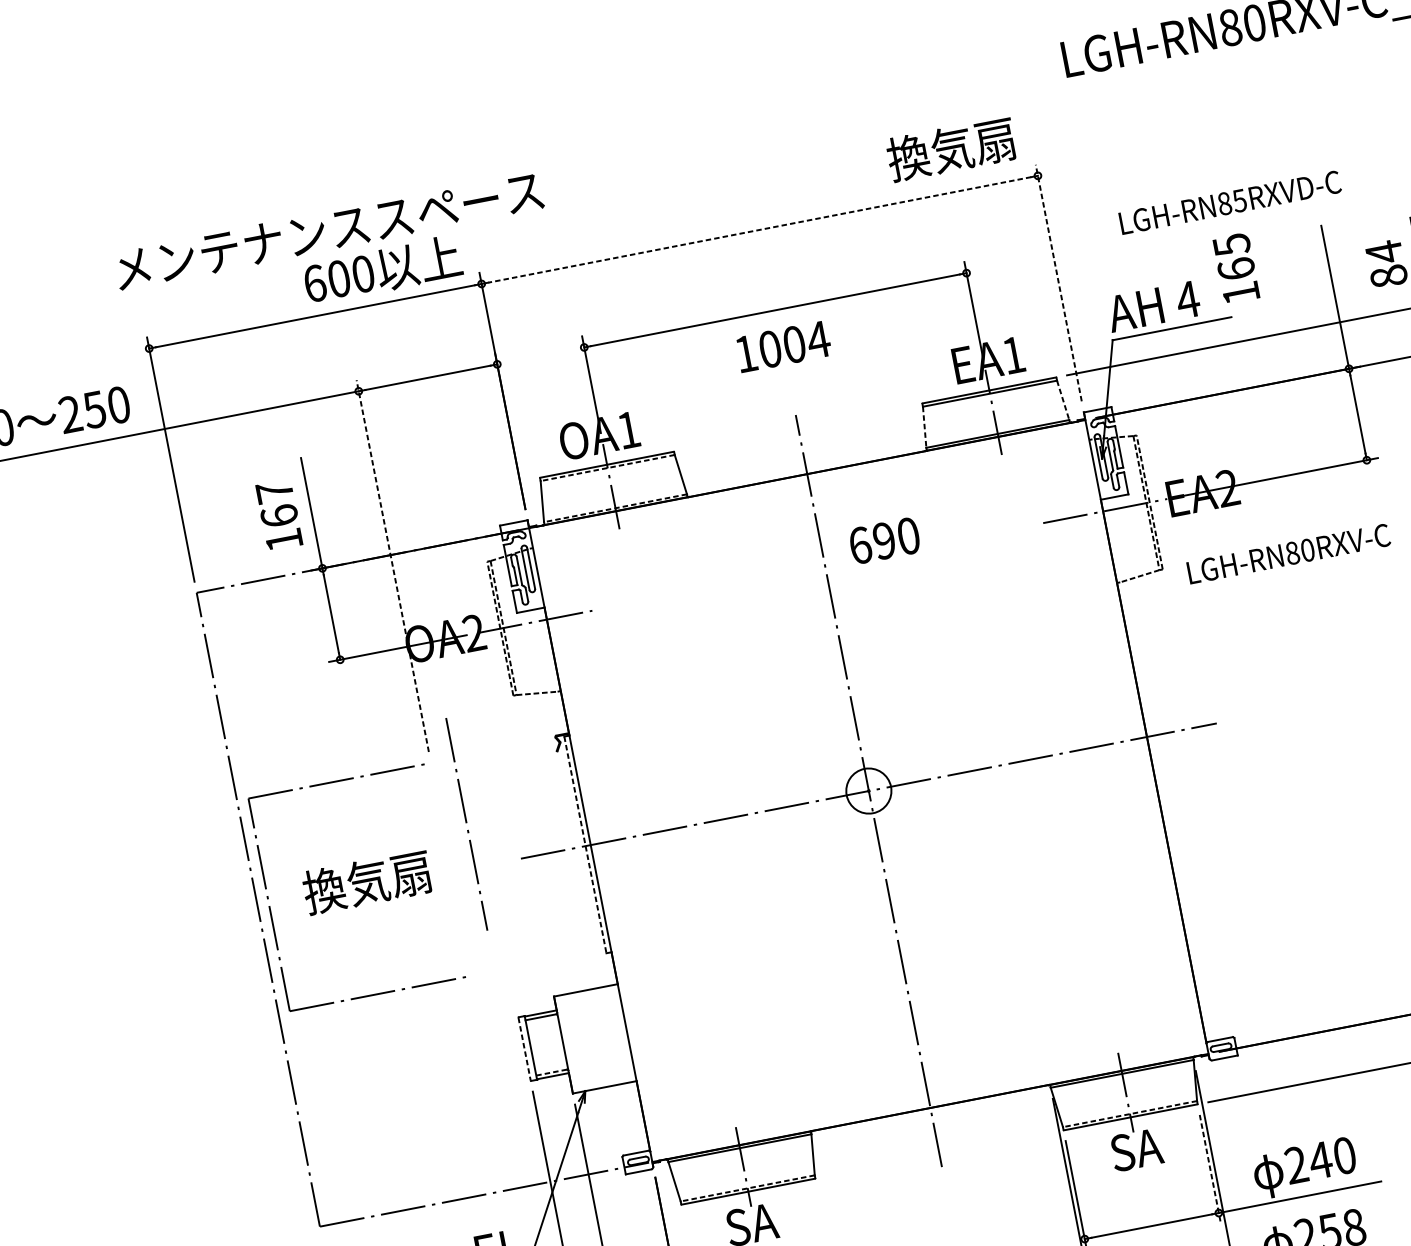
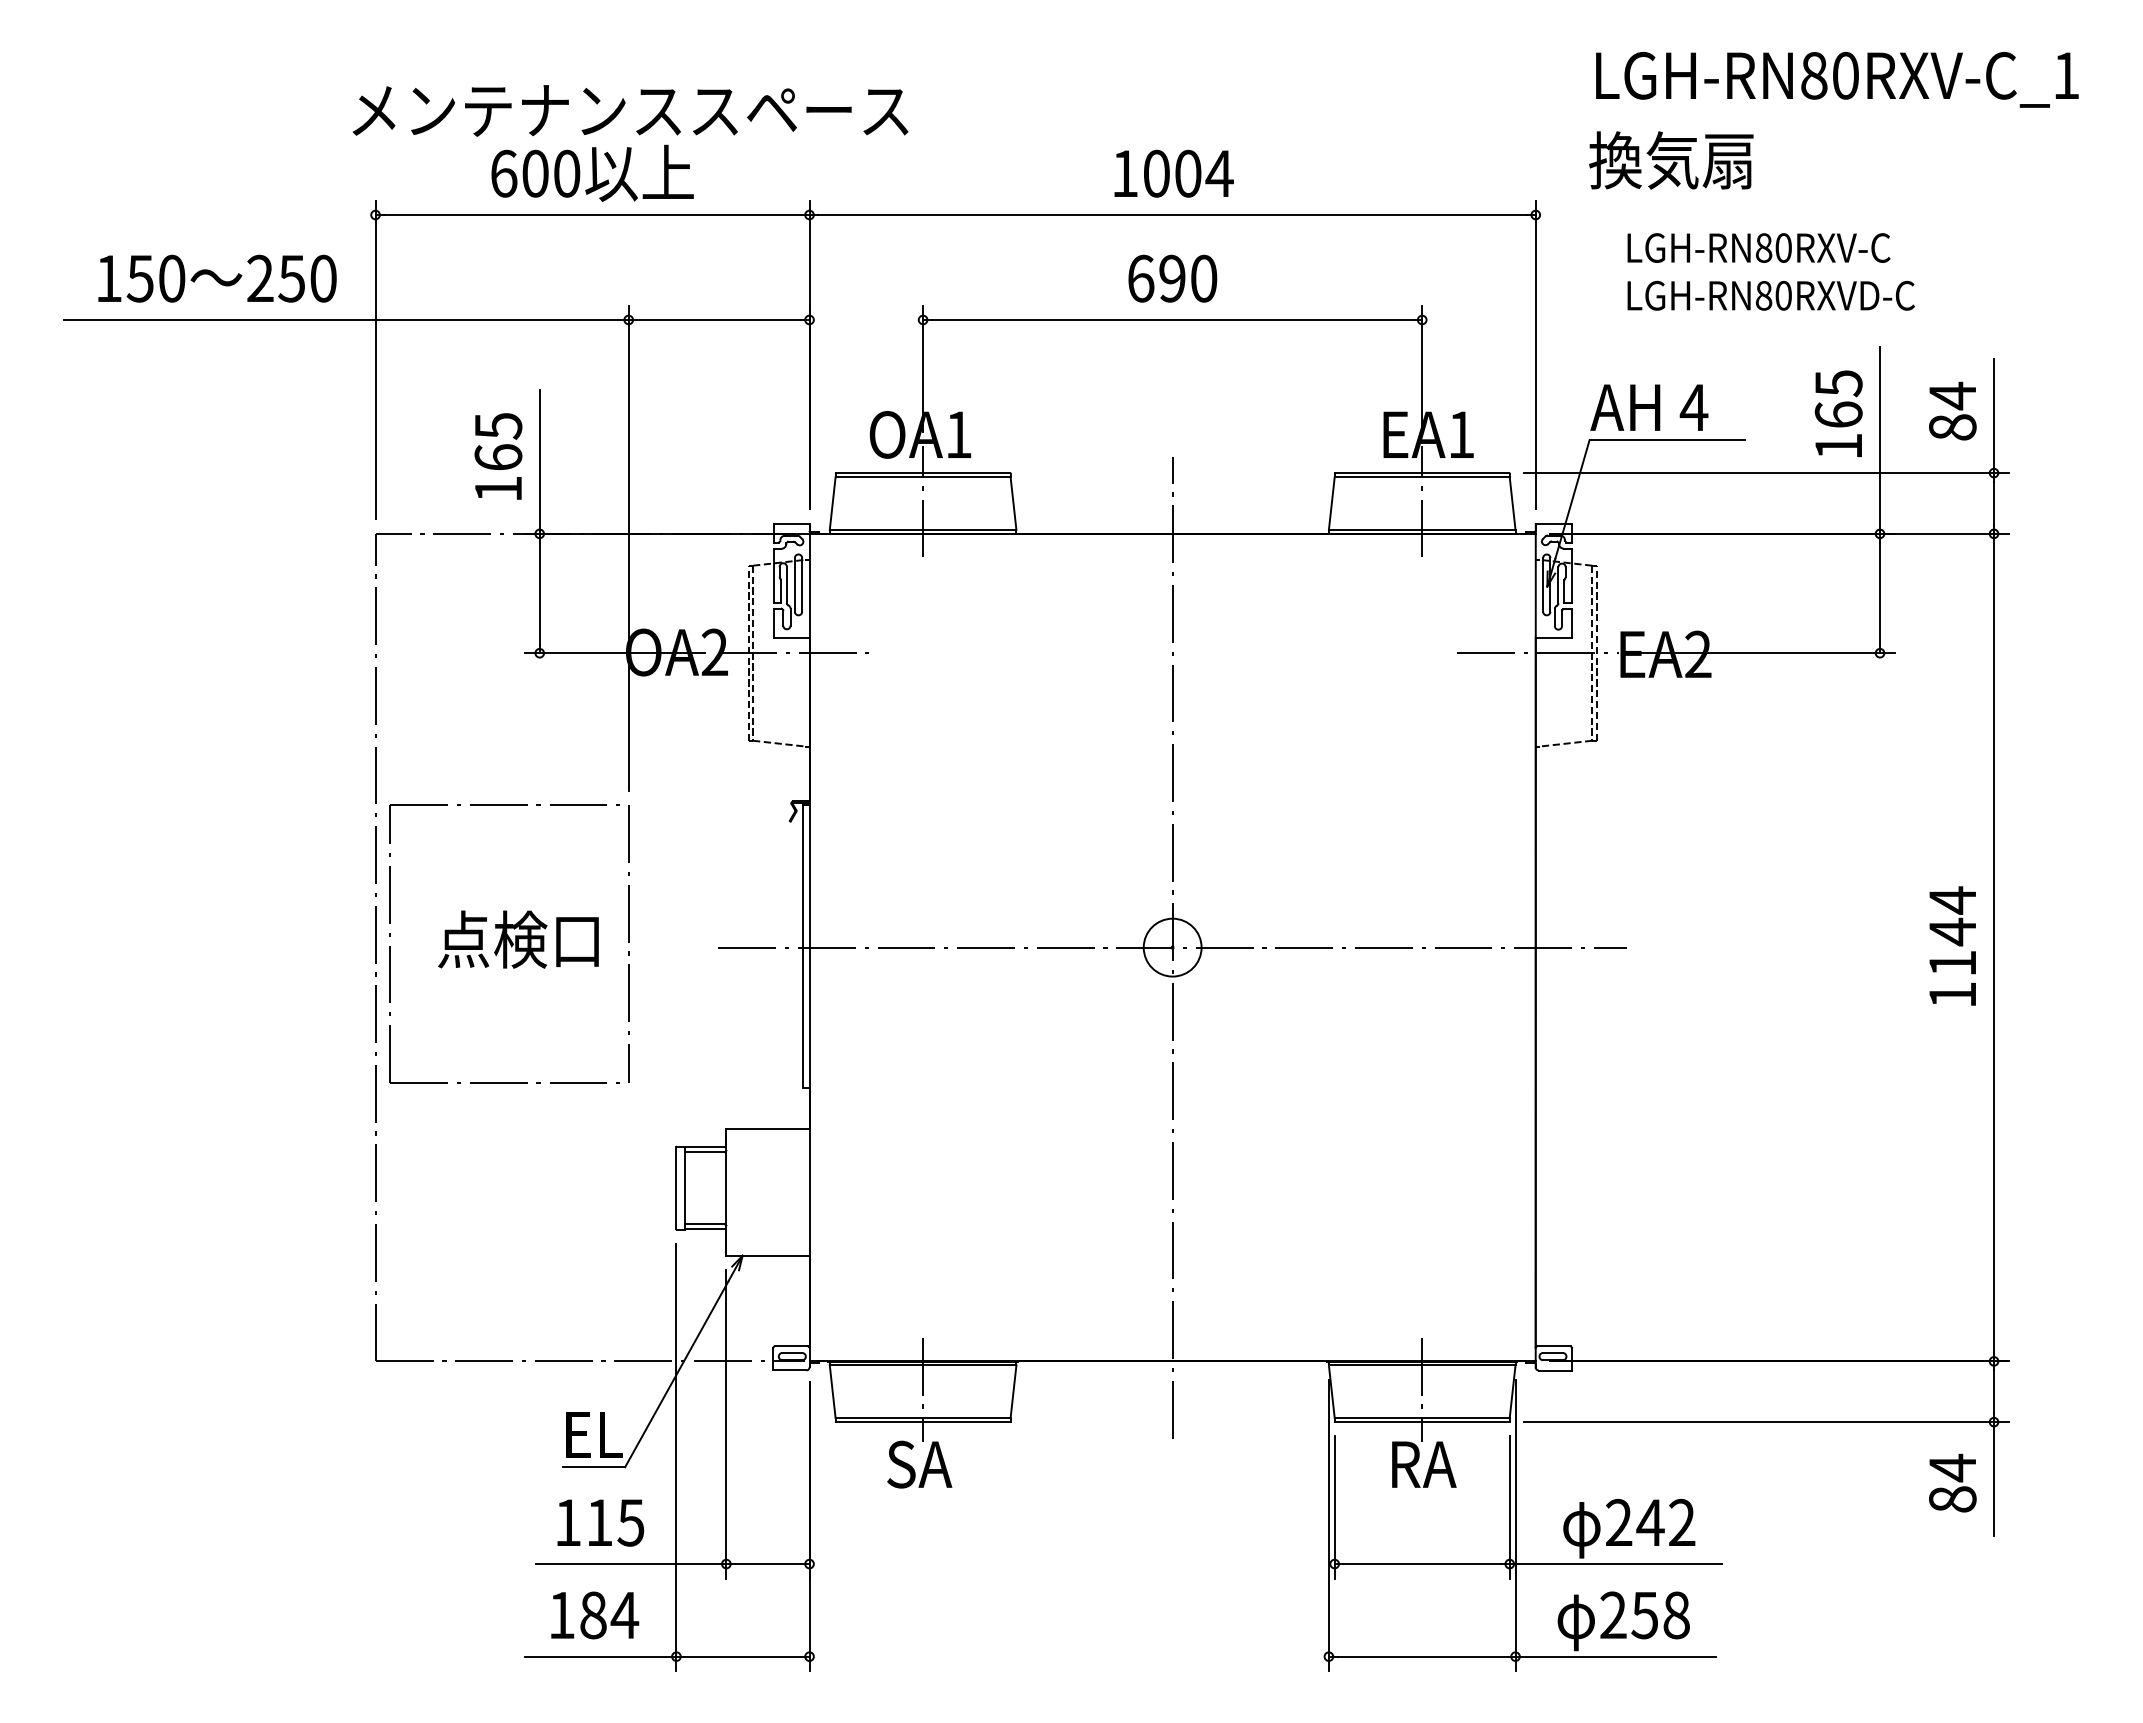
text: (951, 149) -> (1671, 160), moved
text: (1239, 200) -> (1783, 295), LGH-RN85RXVD-C -> LGH-RN80RXVD-C
line: (759, 230) -> (1172, 215), dashed -> solid
text: (1236, 268) -> (1838, 413), moved
text: (382, 269) -> (592, 172), moved
line: (1058, 282) -> (1535, 354), dashed -> solid
text: (783, 346) -> (1173, 173), moved
line: (1063, 401) -> (1512, 504), dashed -> solid
line: (924, 427) -> (1331, 504), dashed -> solid
line: (608, 468) -> (923, 477), dashed -> solid
text: (274, 491) -> (498, 425), 167 -> 165
line: (615, 508) -> (922, 529), dashed -> solid
text: (884, 540) -> (1172, 278), moved
text: (1288, 553) -> (1758, 247), moved
line: (392, 566) -> (628, 548), dashed -> solid
line: (466, 823) -> (628, 942), moved
line: (585, 845) -> (802, 946), dashed -> solid
text: (367, 882) -> (519, 939), 換気扇 -> 点検口
line: (524, 1049) -> (676, 1188), dashed -> solid
line: (552, 1072) -> (705, 1224), dashed -> solid
line: (1130, 1113) -> (1422, 1417), dashed -> solid
text: (1137, 1149) -> (1422, 1464), SA -> RA
text: (1344, 1155) -> (1682, 1522), 240 -> 242
line: (1210, 1169) -> (1509, 1507), dashed -> solid
line: (747, 1188) -> (923, 1417), dashed -> solid

